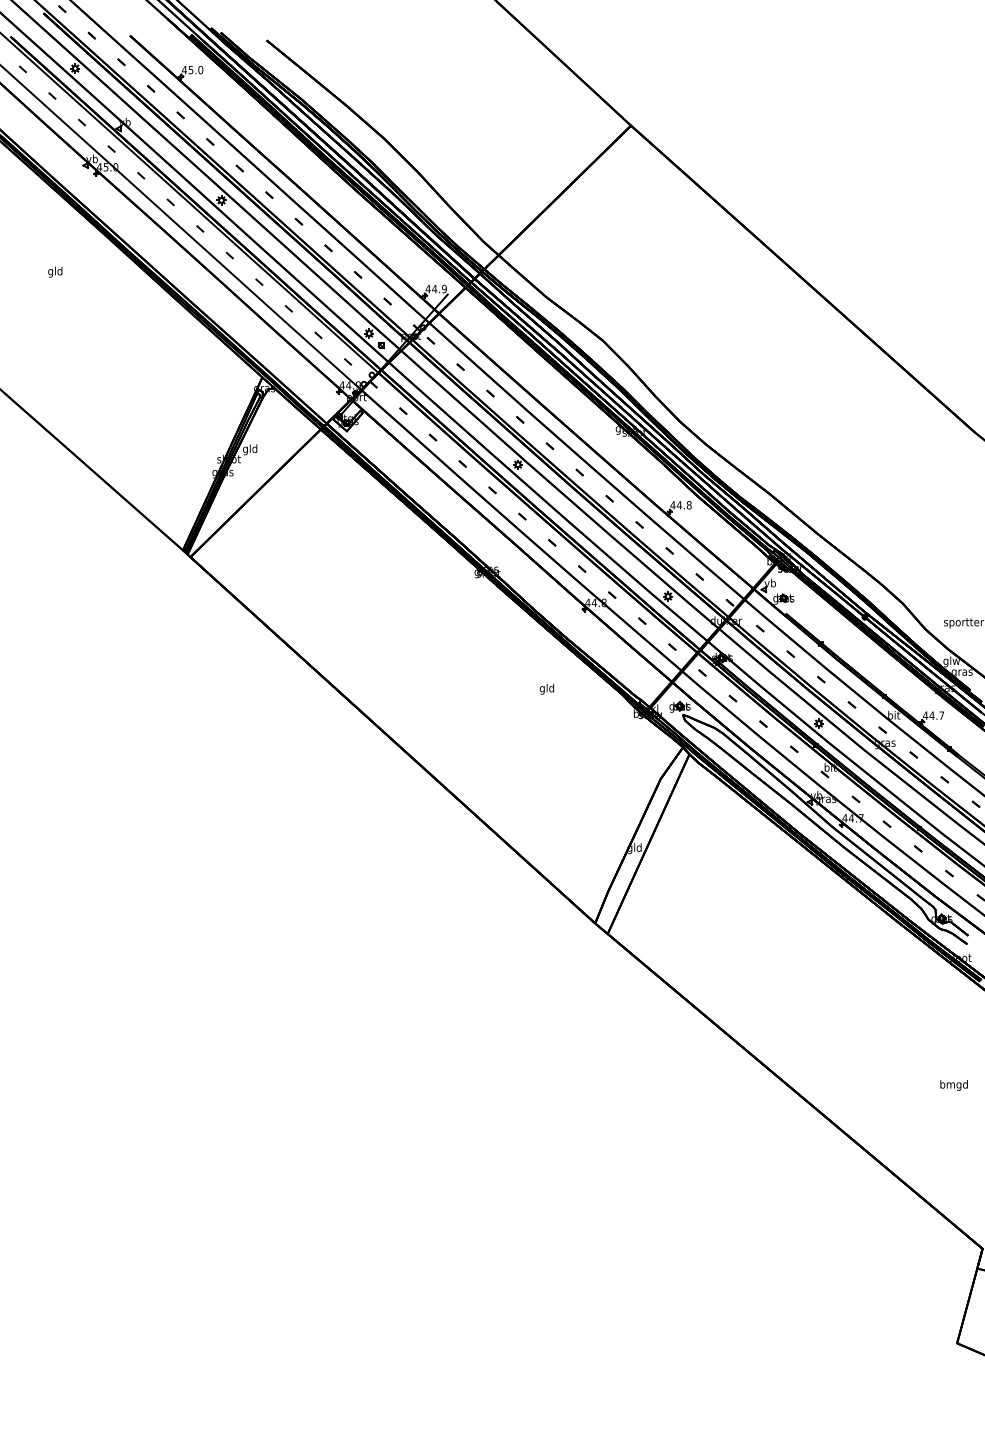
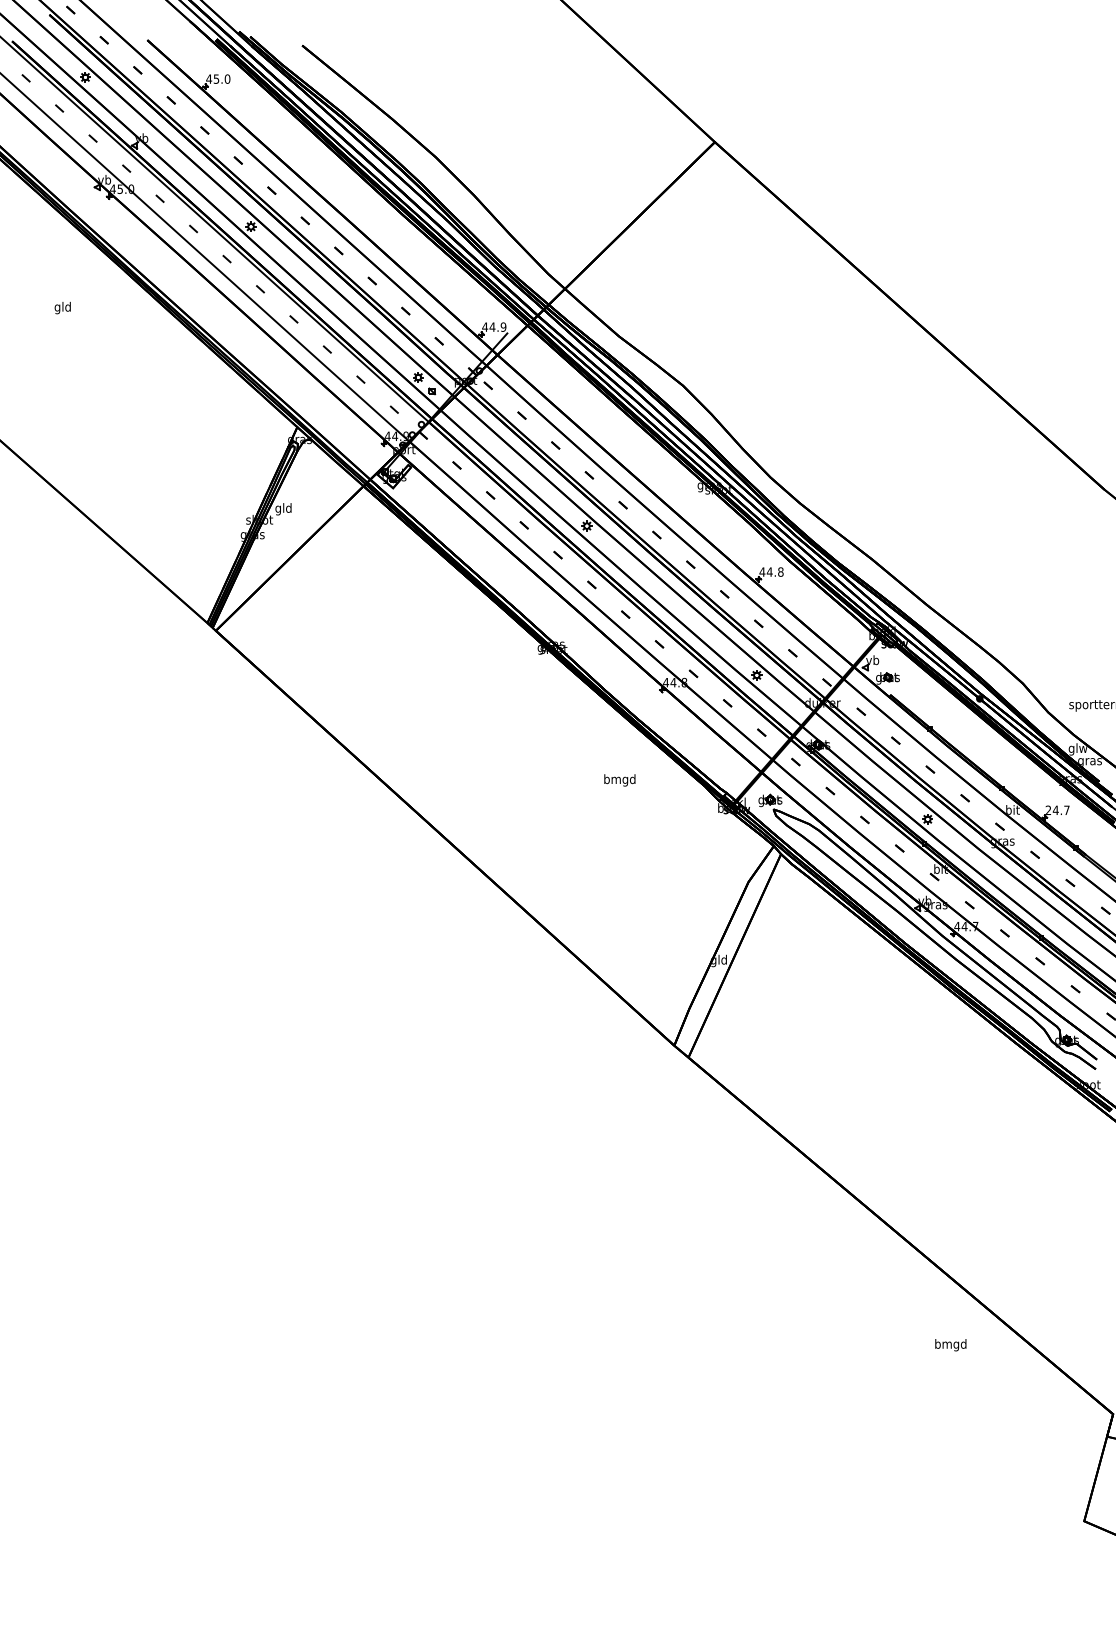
text: (546, 689) -> (619, 780), gld -> bmgd
text: (925, 714) -> (1048, 809), 44.7 -> 24.7
text: (953, 1085) -> (950, 1345), moved

